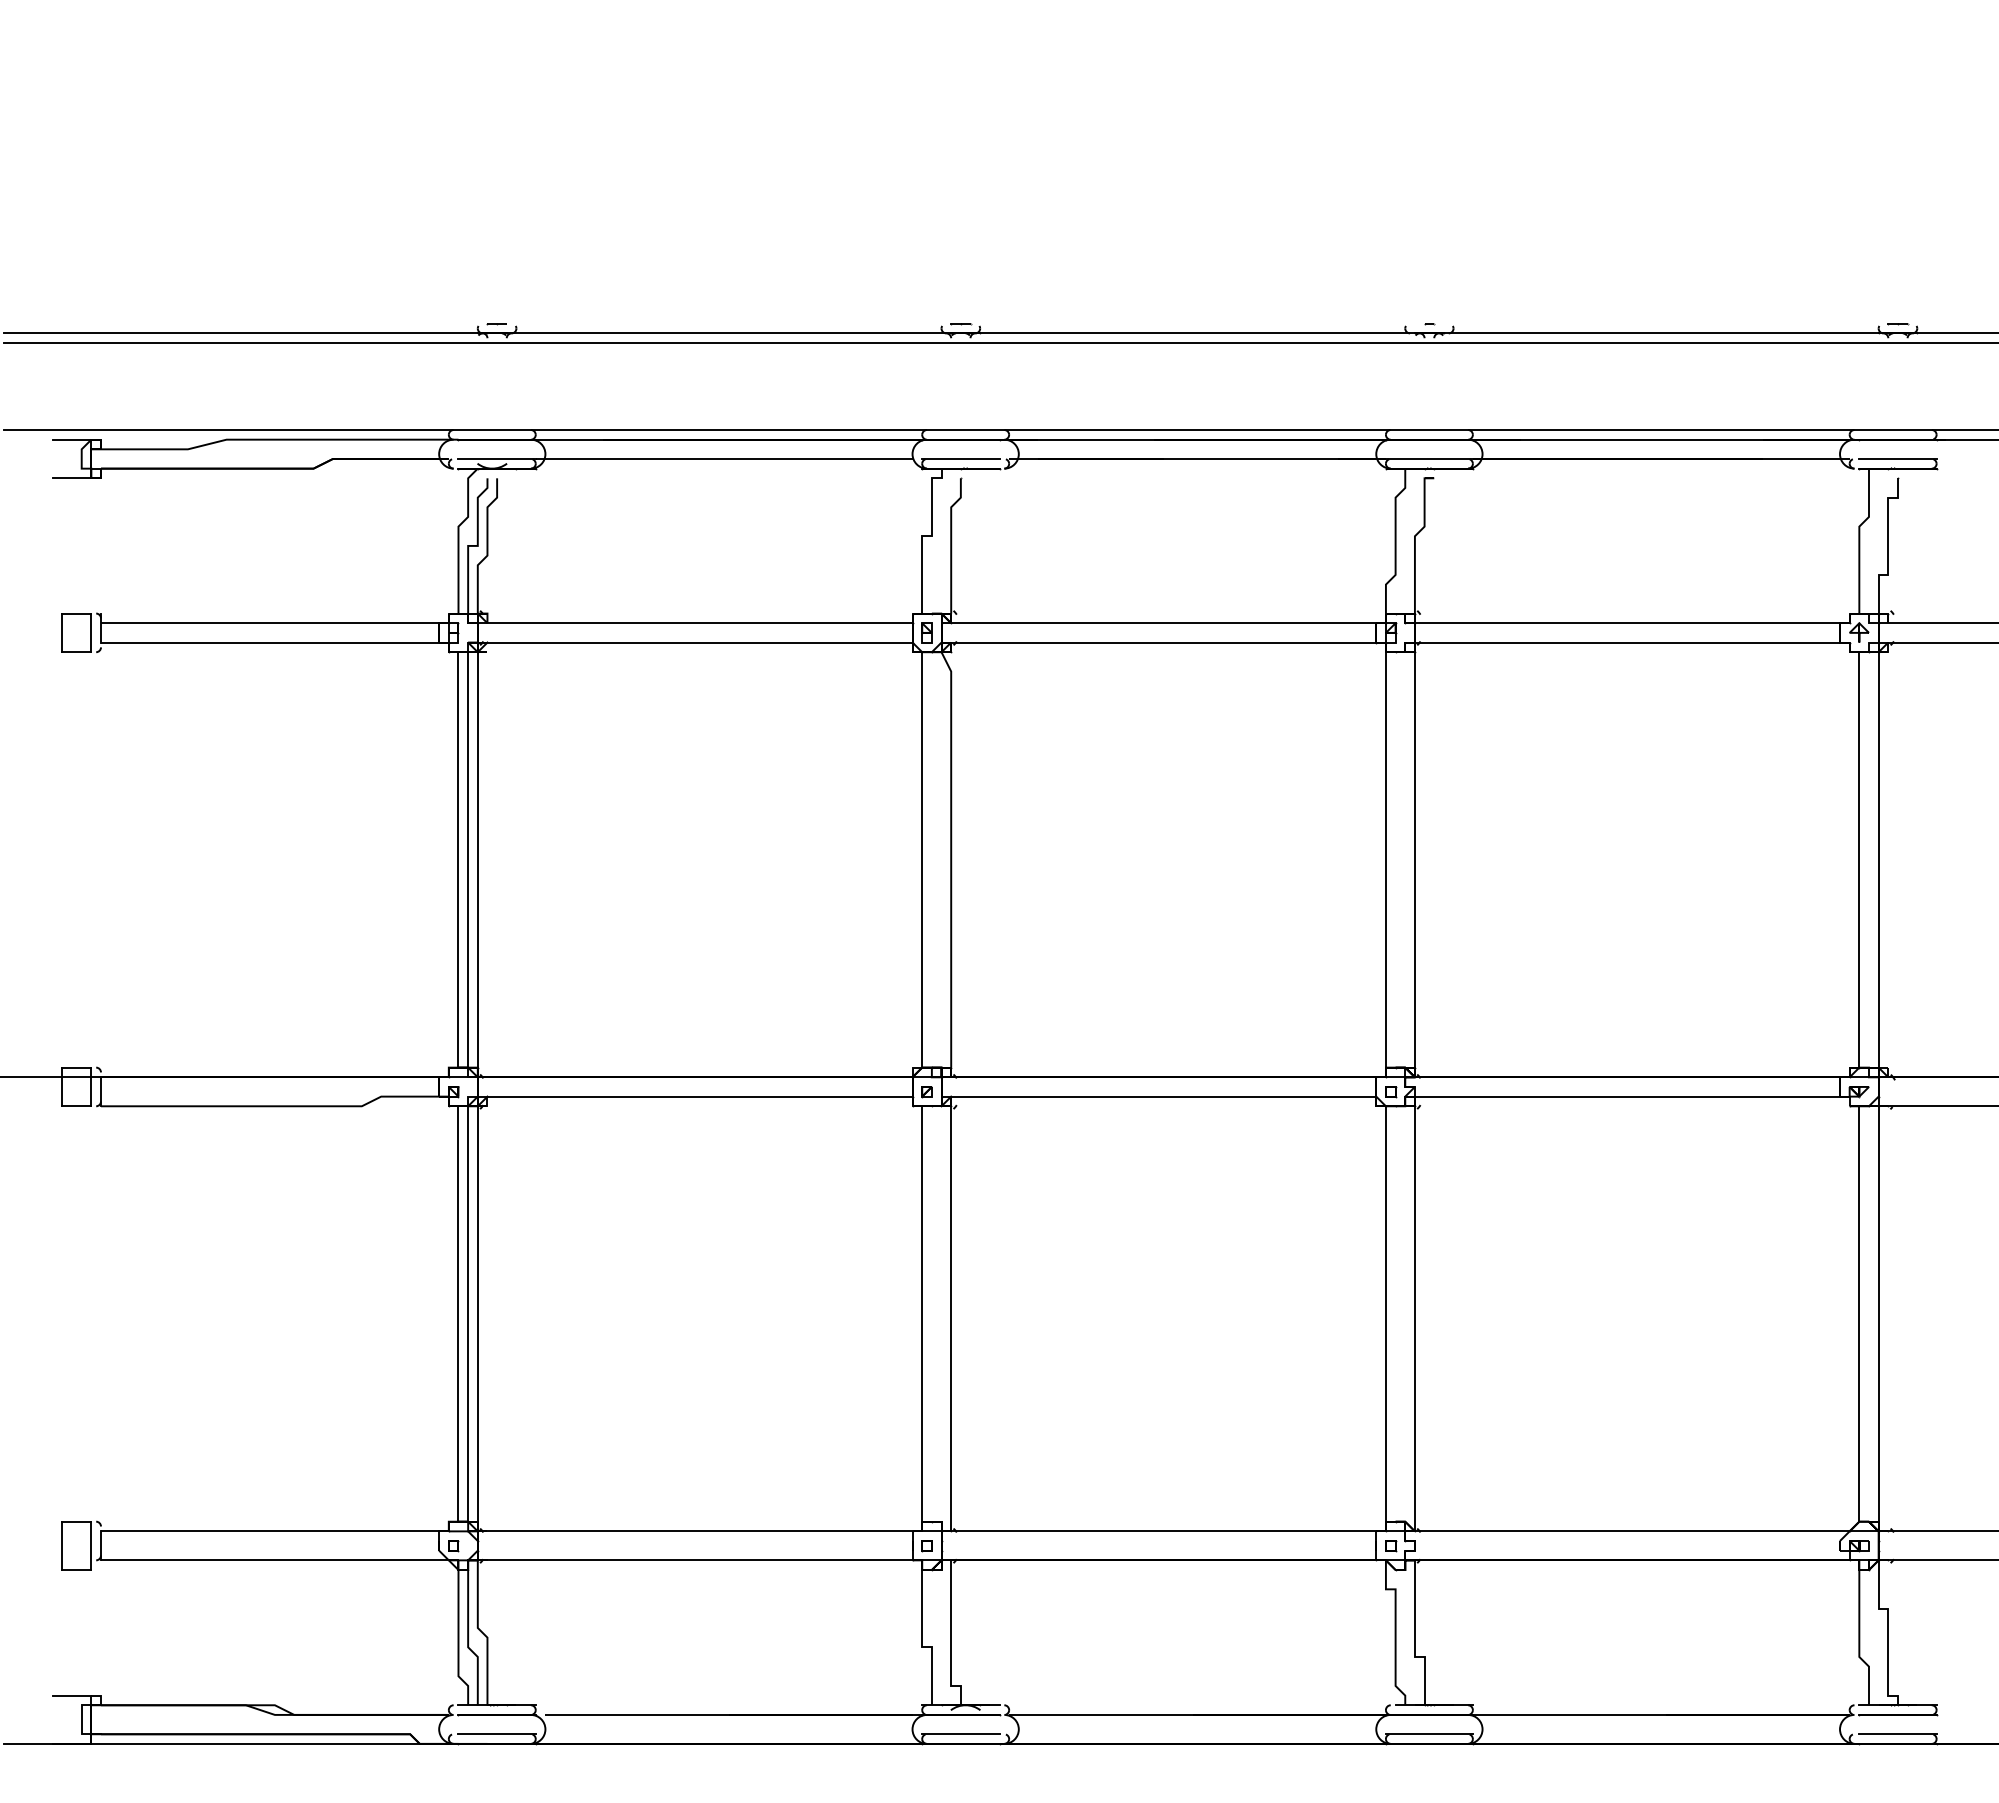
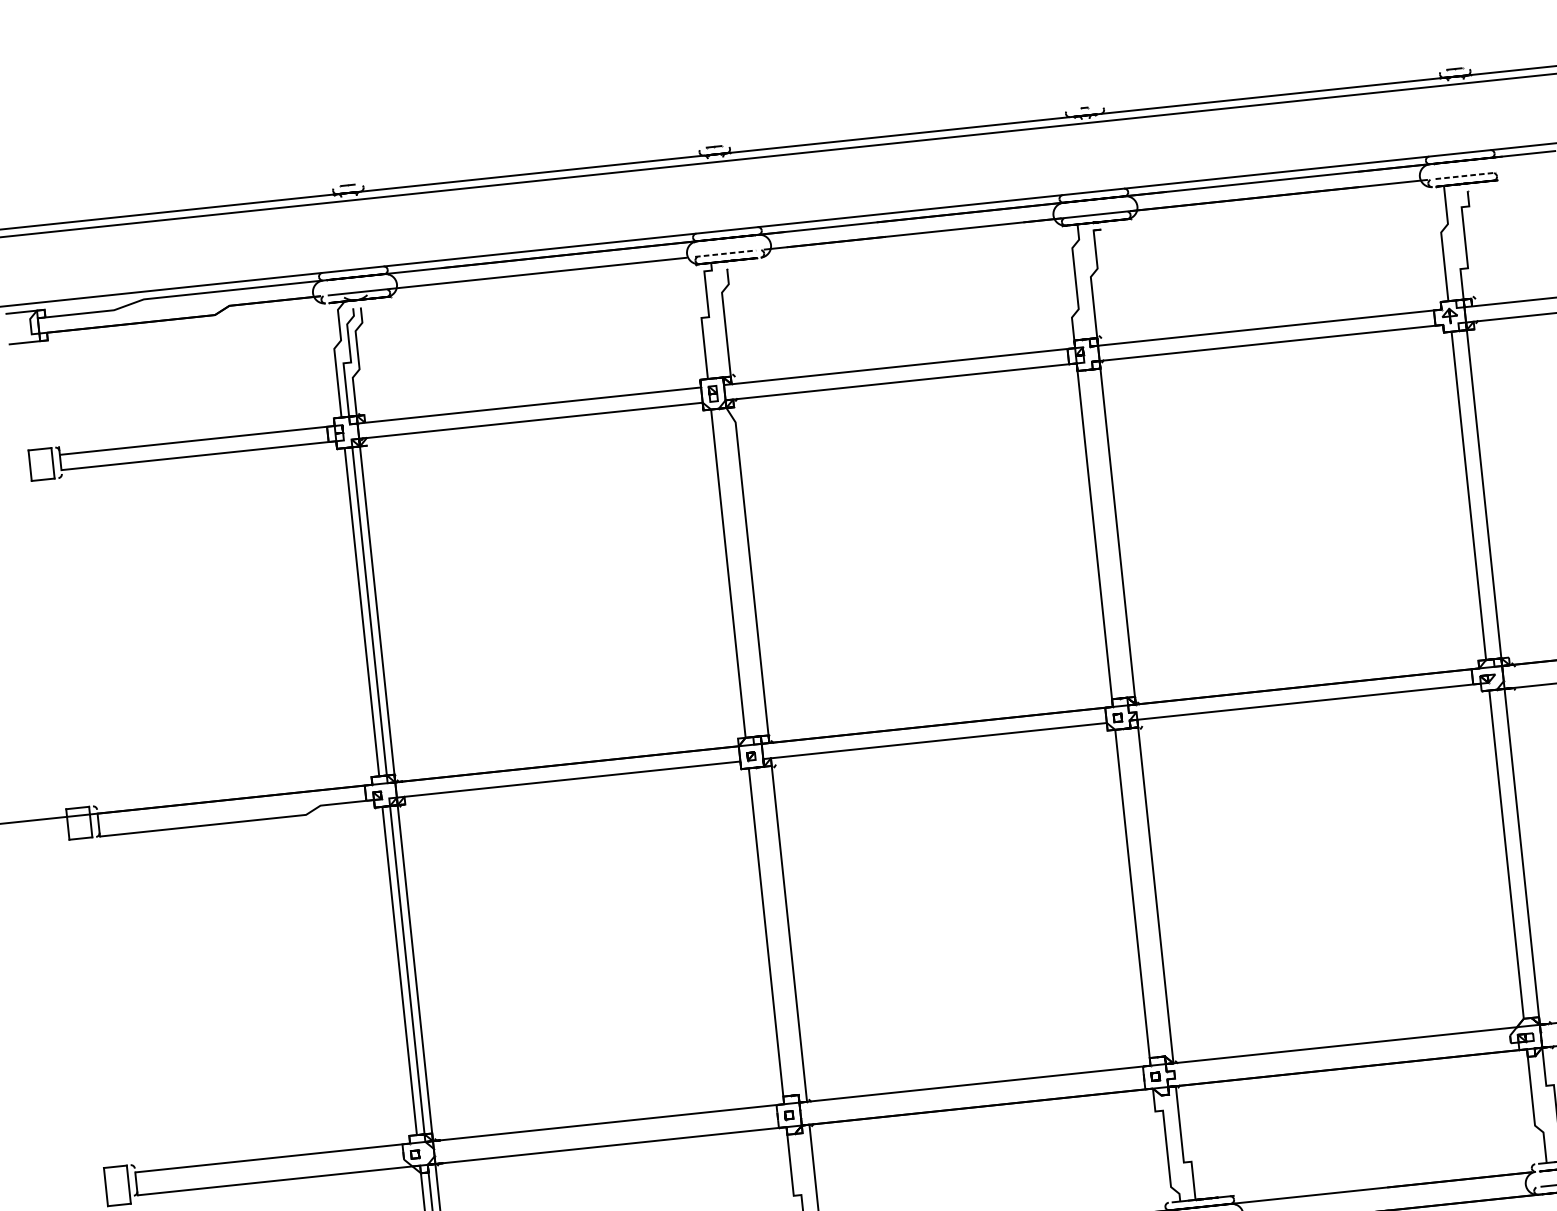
line: (960, 459) -> (725, 254), solid -> dashed
line: (1897, 459) -> (1465, 176), solid -> dashed

